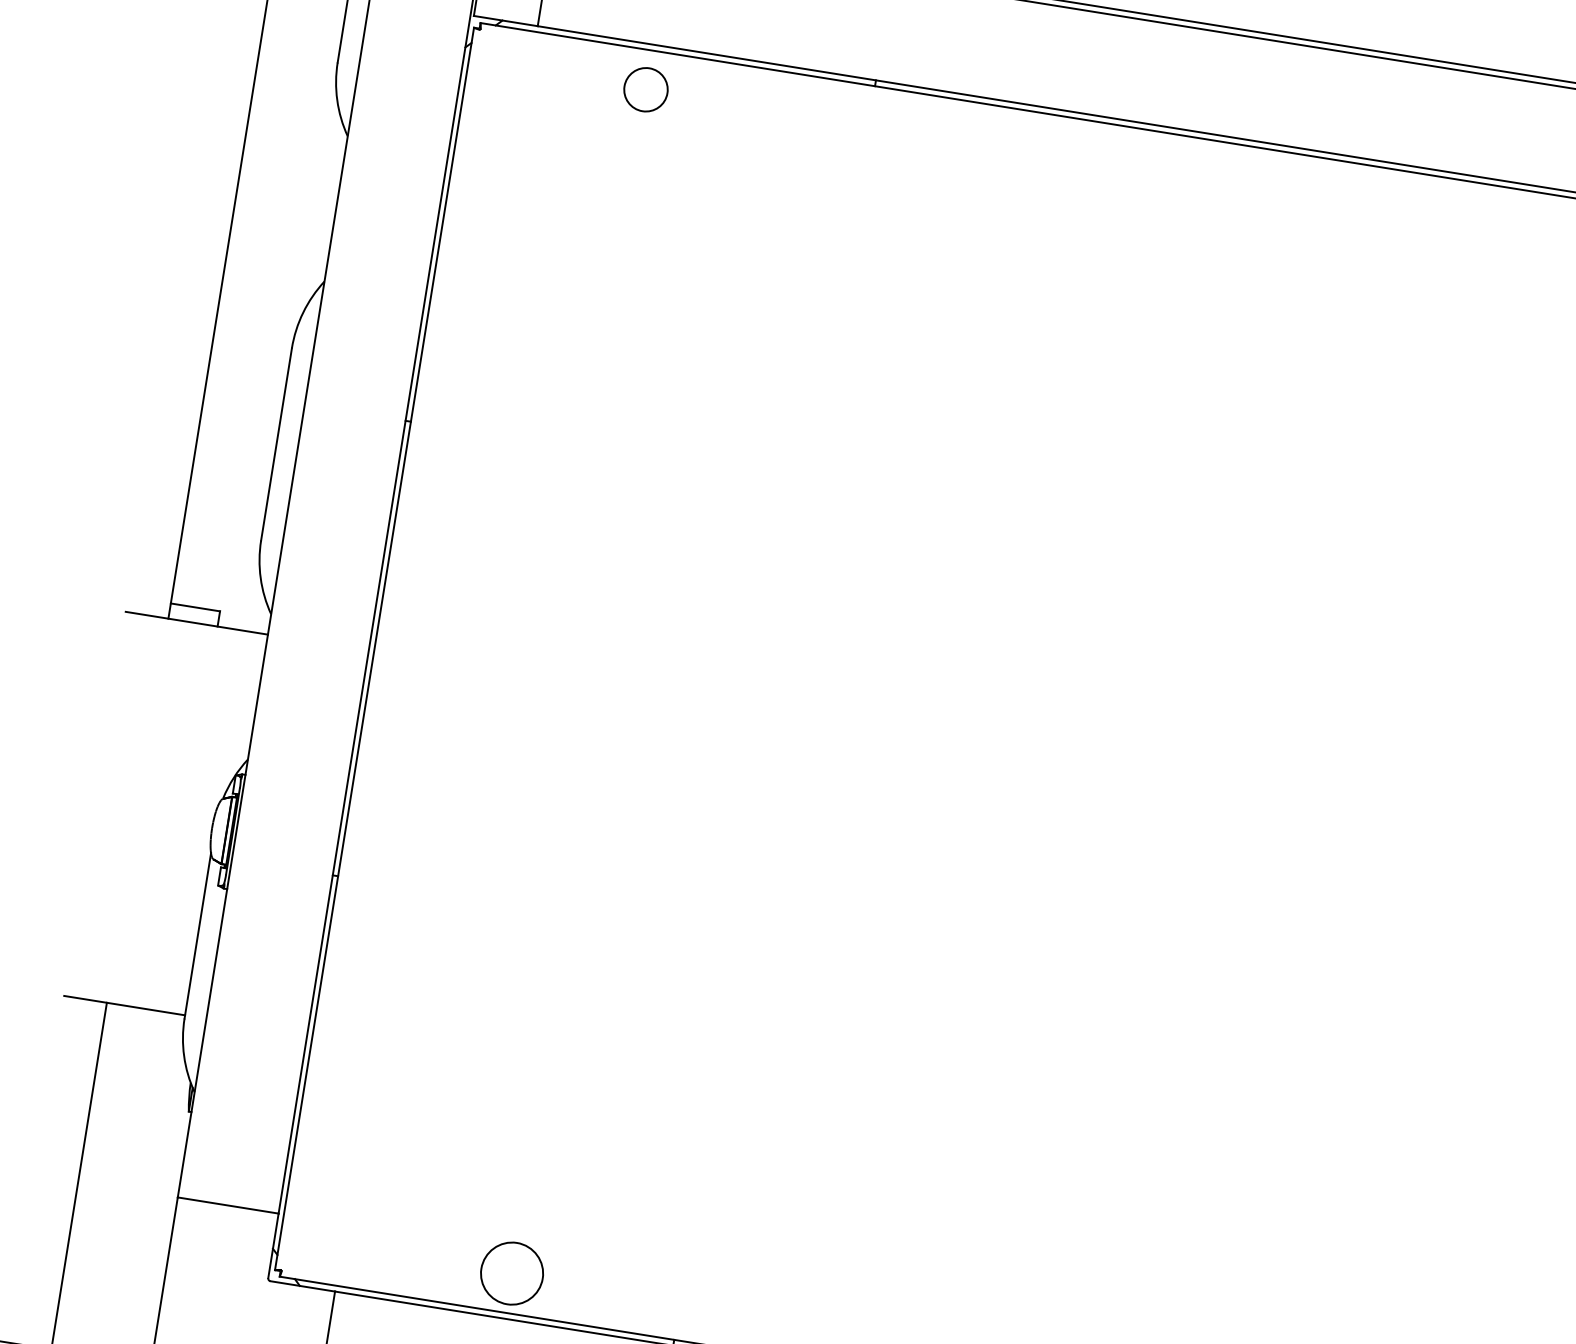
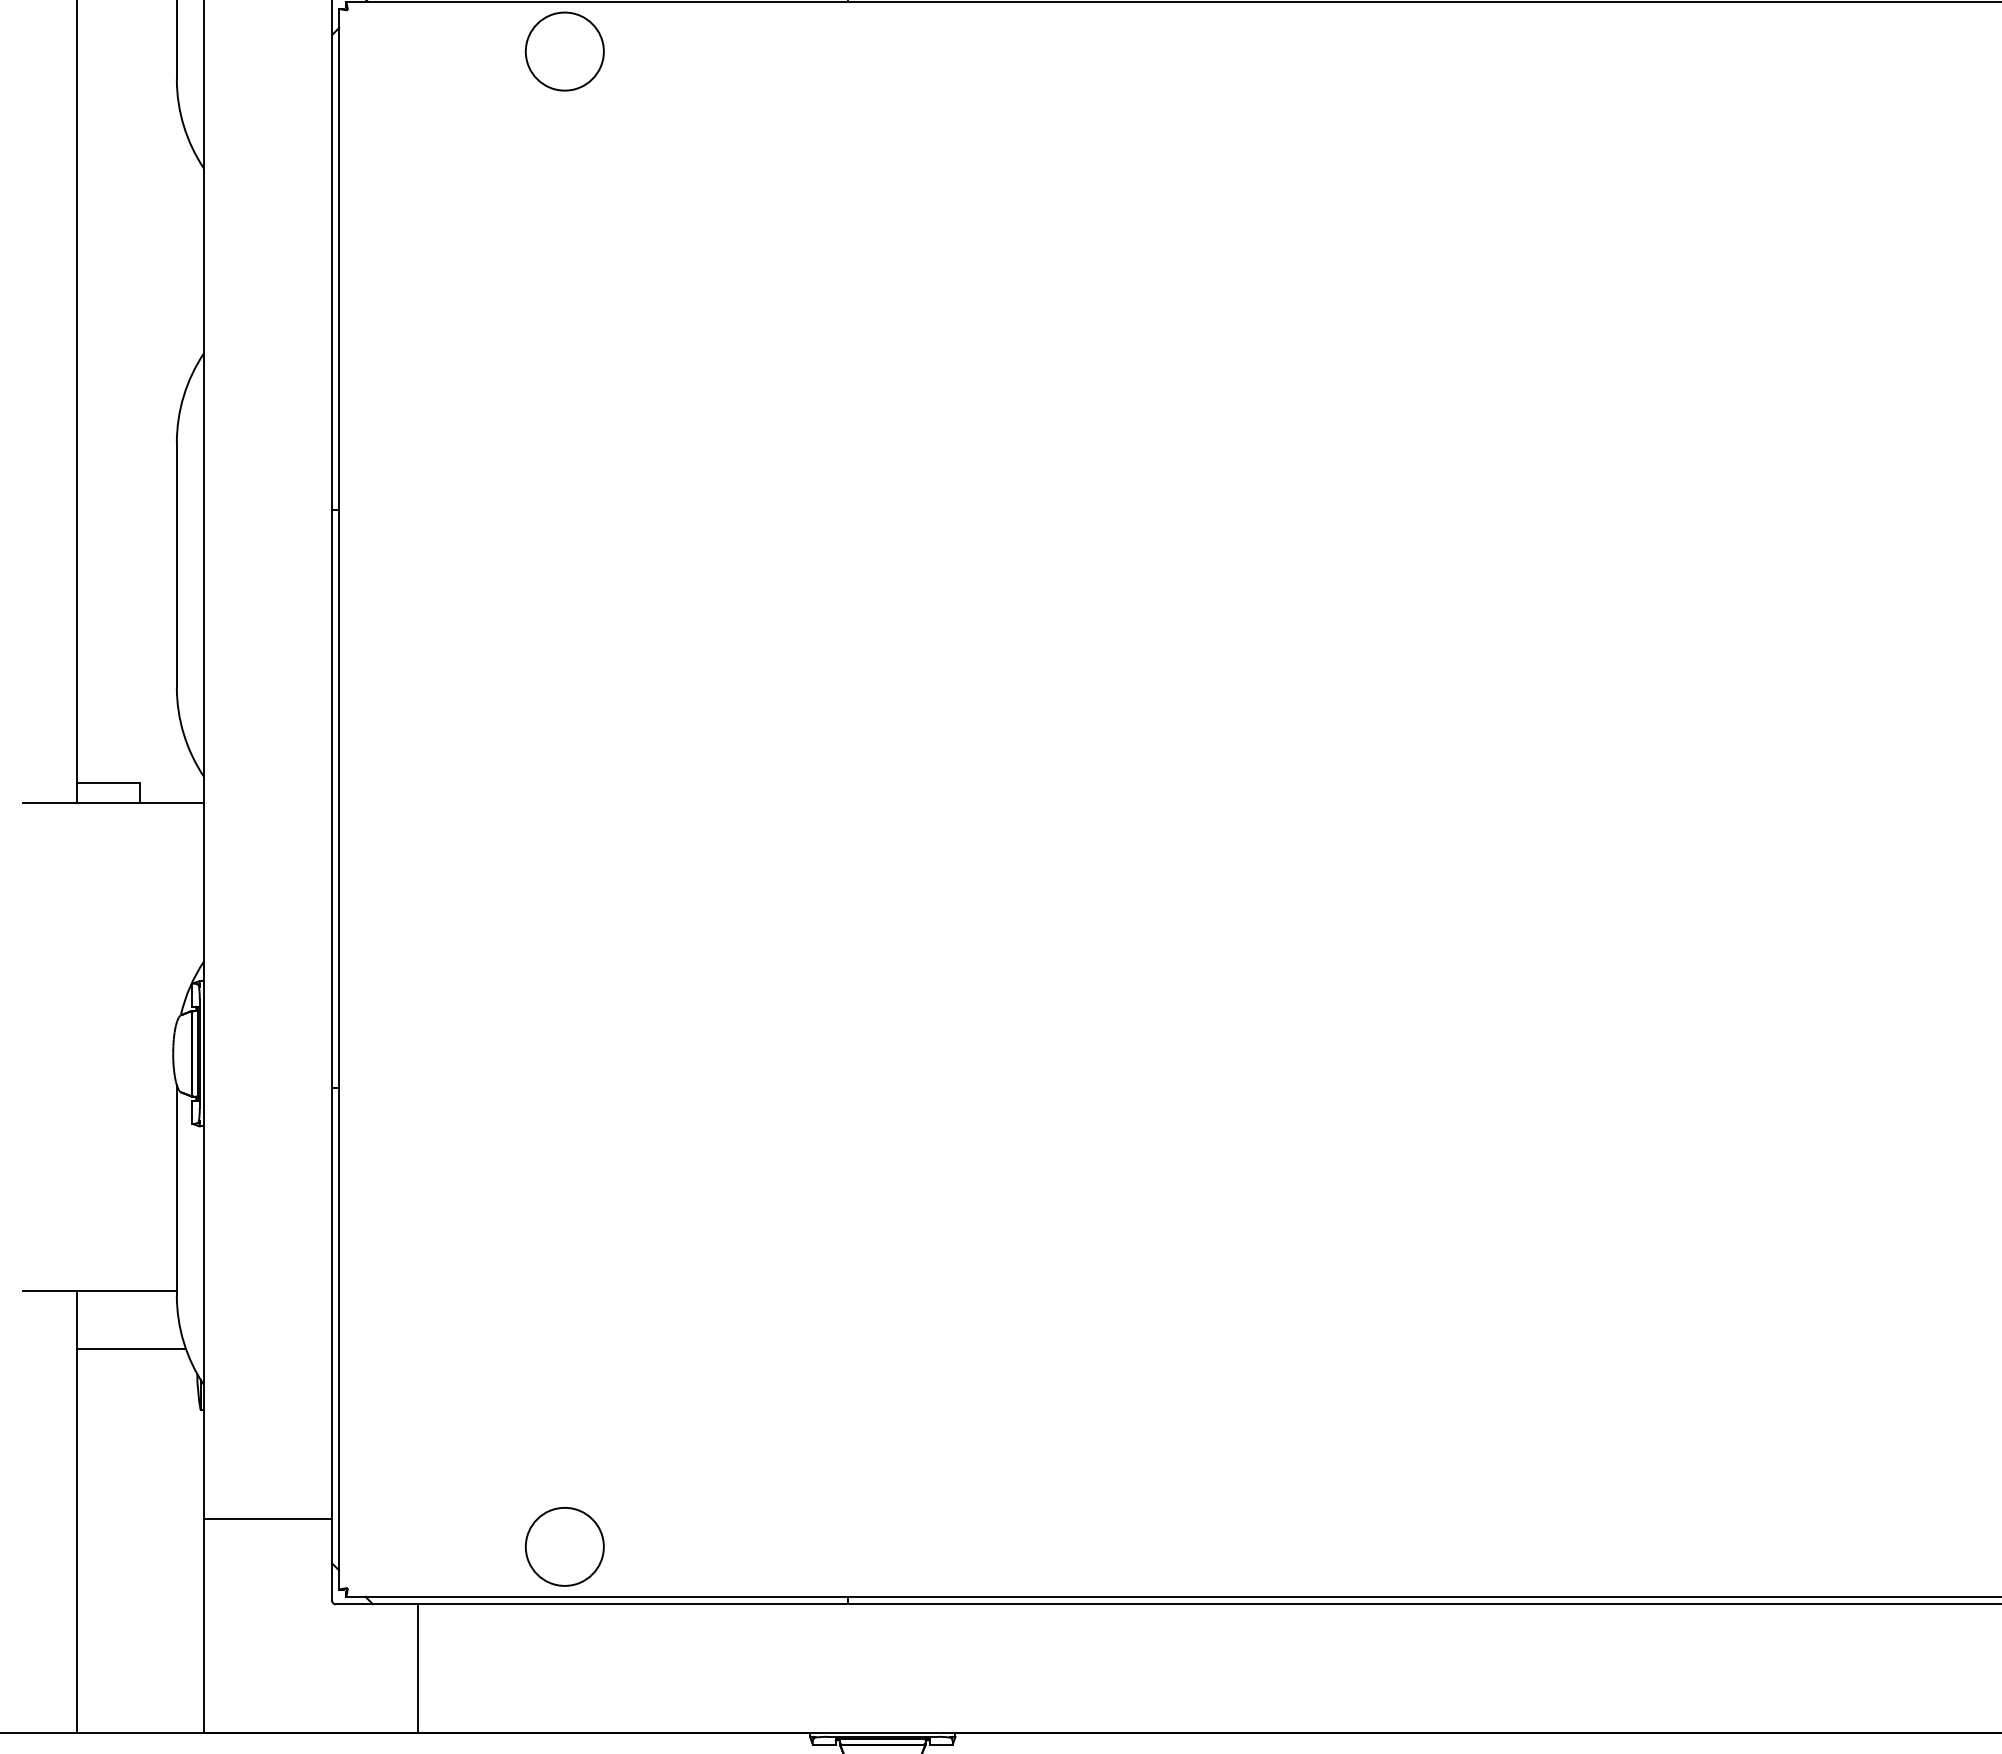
circle: (645, 89) -> (564, 51), size x1.43
line: (142, 1055) -> (131, 1349), added
circle: (511, 1273) -> (564, 1546), moved

